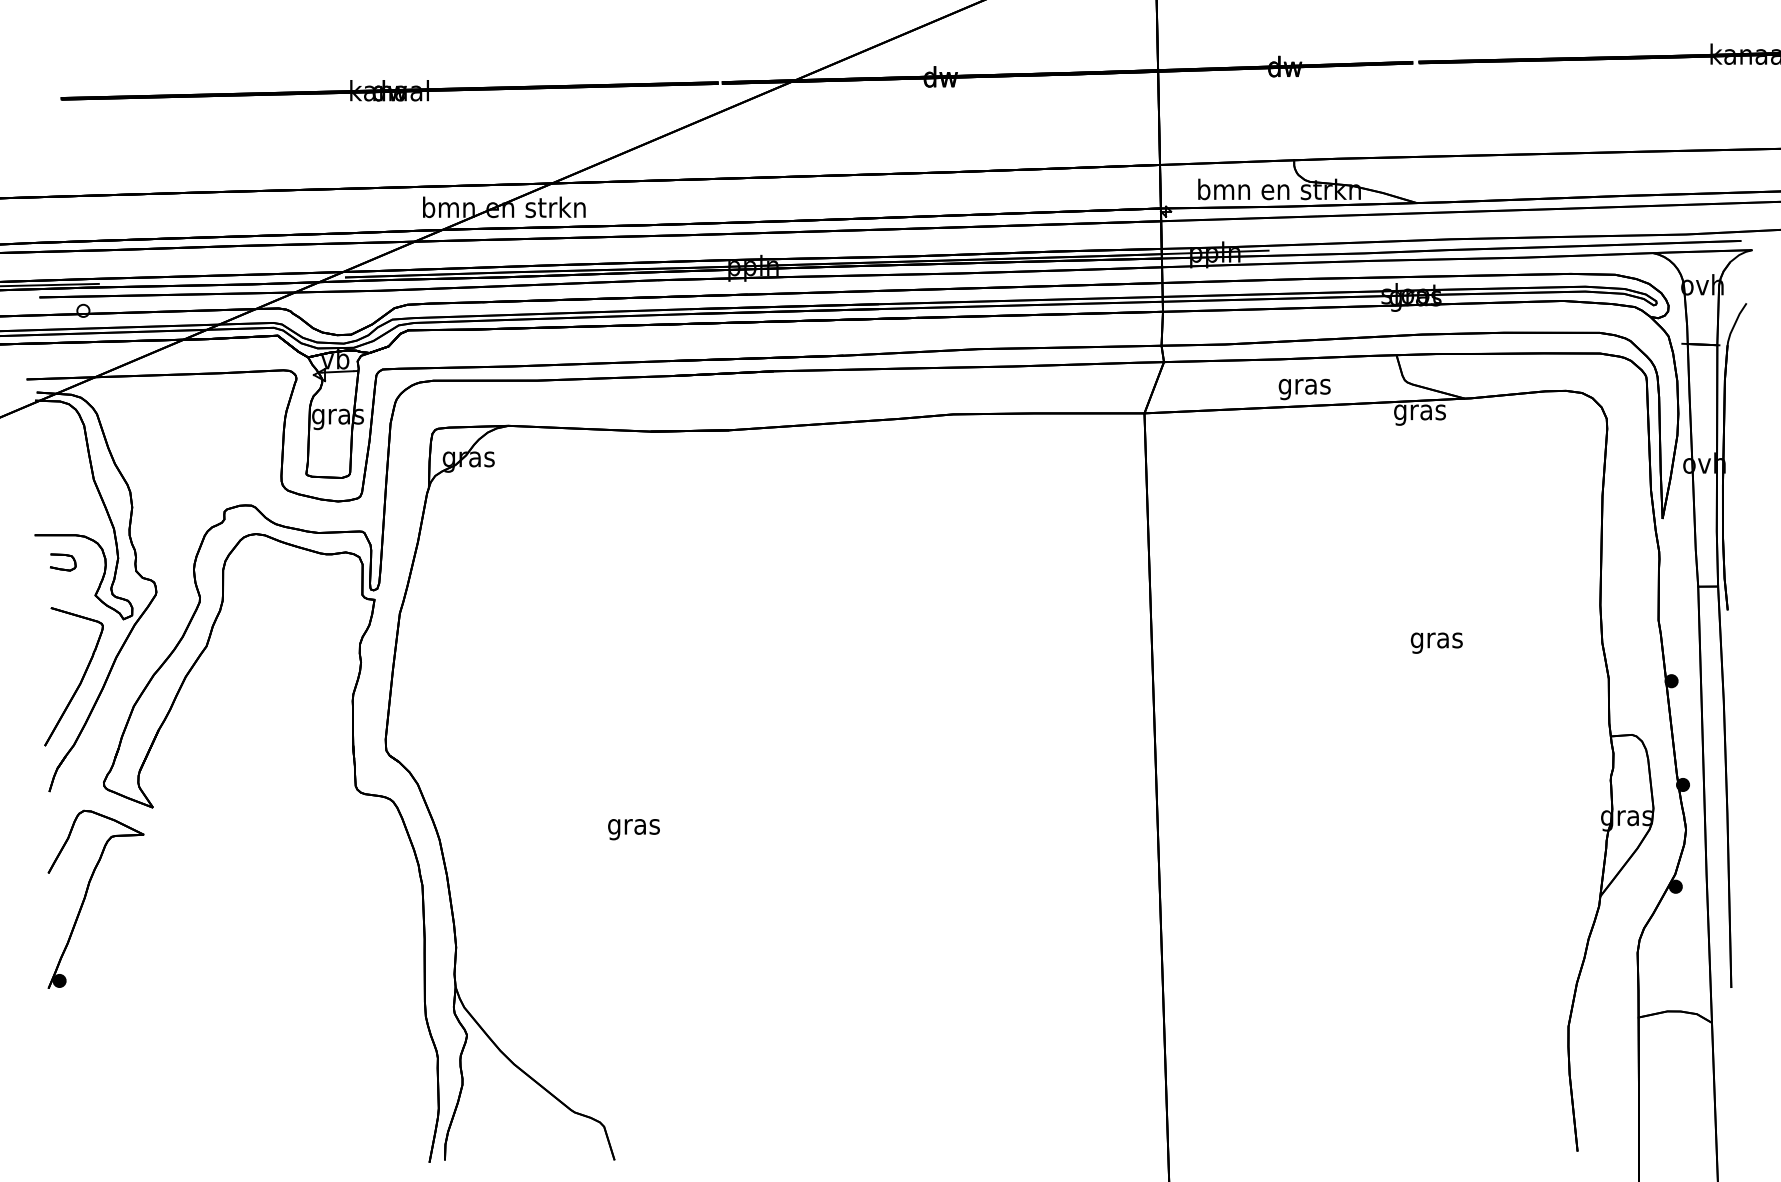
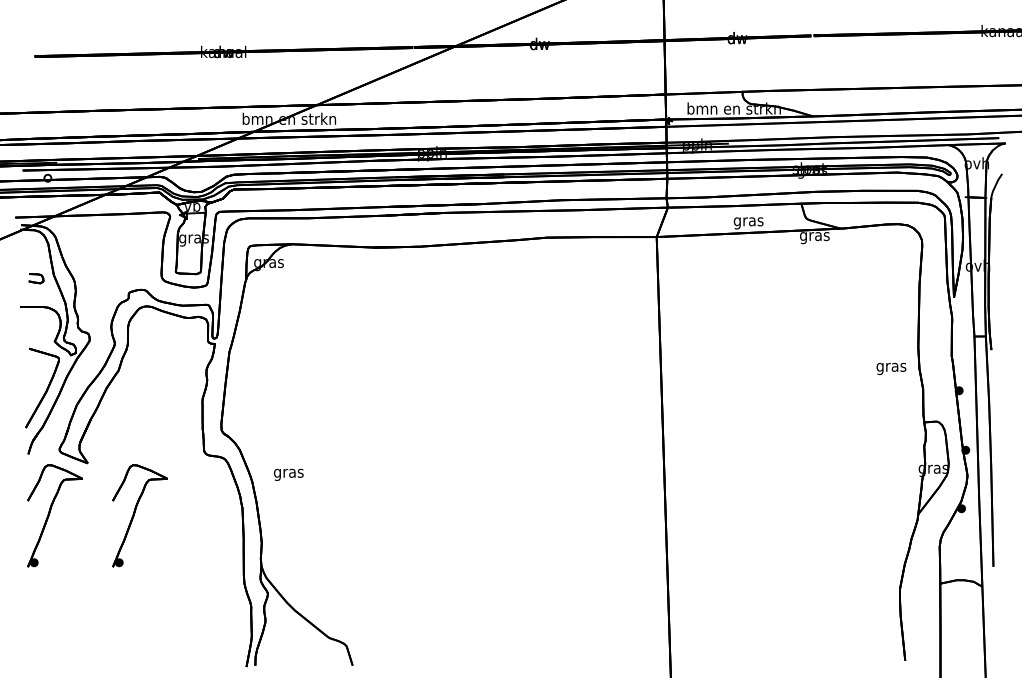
part: (63, 562) -> (36, 278), moved
text: (1436, 642) -> (891, 368), moved
text: (633, 828) -> (288, 474), moved
part: (243, 898) -> (139, 515), added

